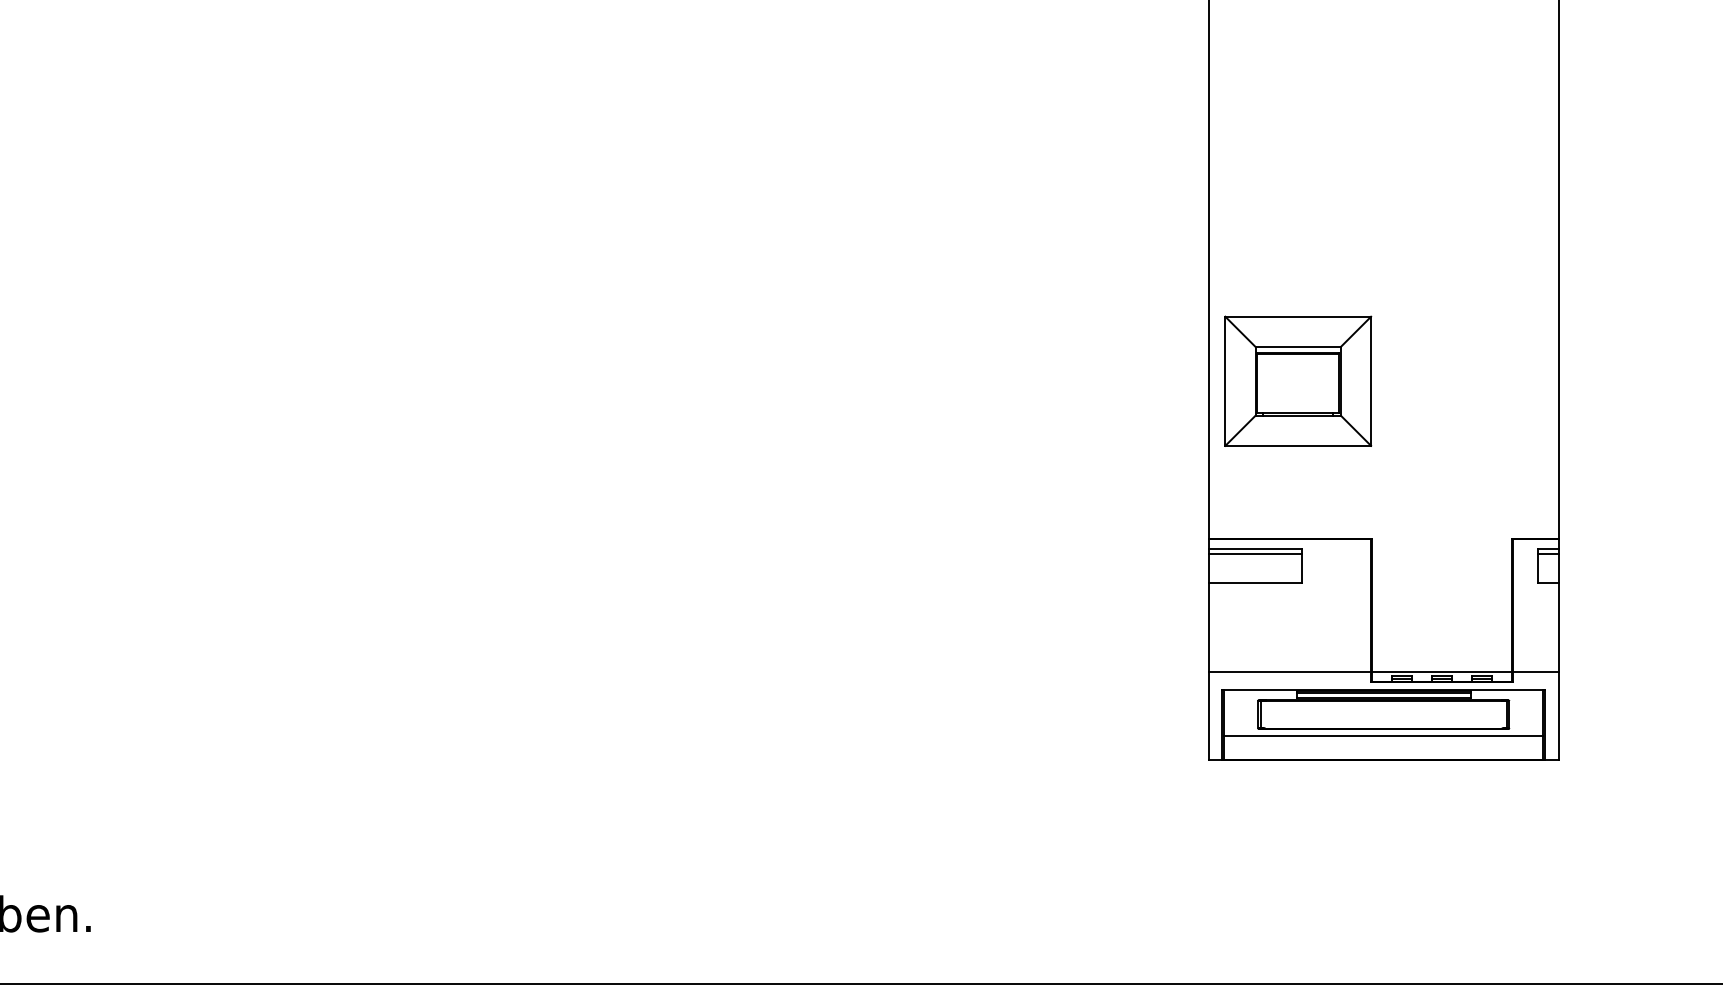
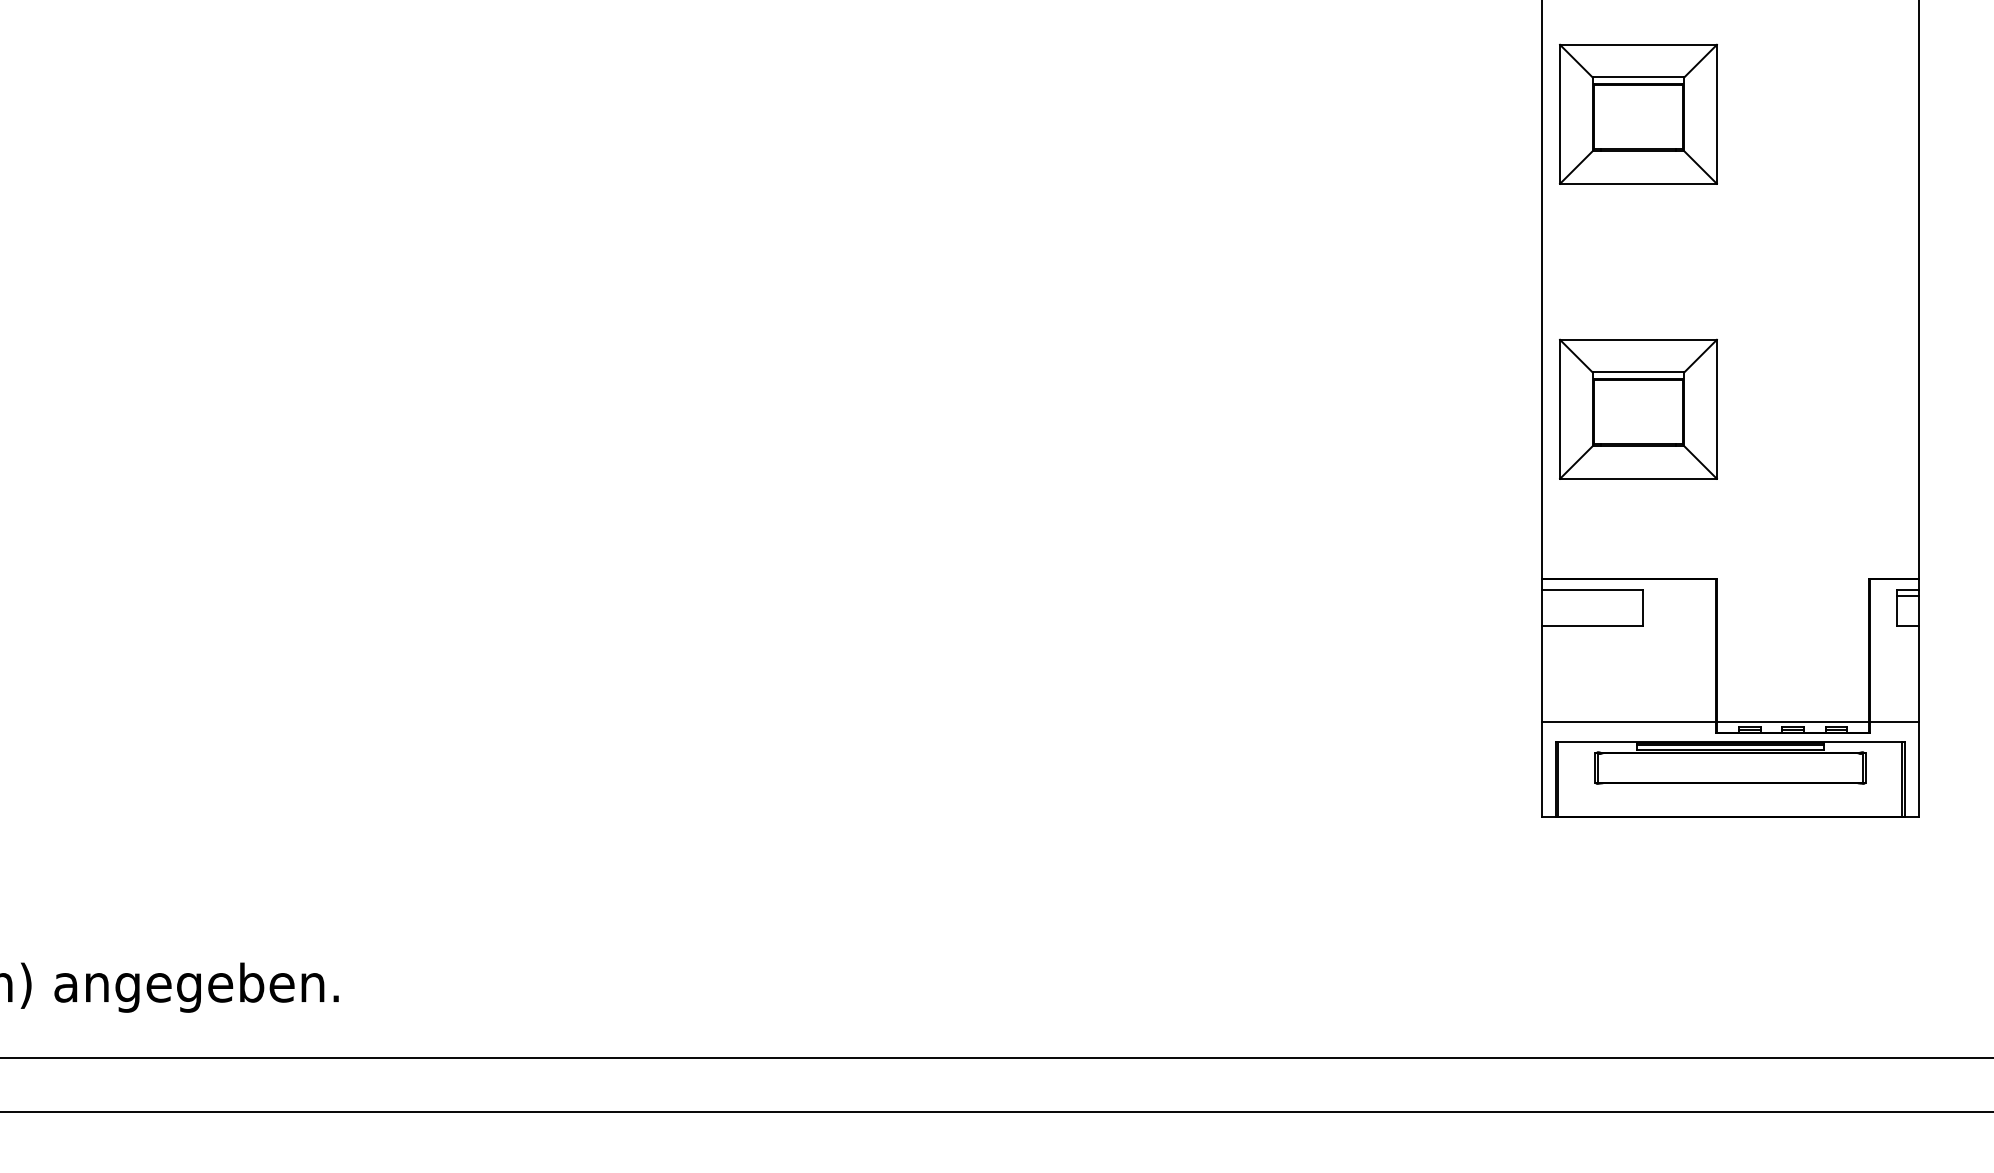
part: (1298, 106) -> (1638, 113), added
line: (1255, 554) -> (1592, 595), removed
line: (1383, 735) -> (1730, 790), removed

